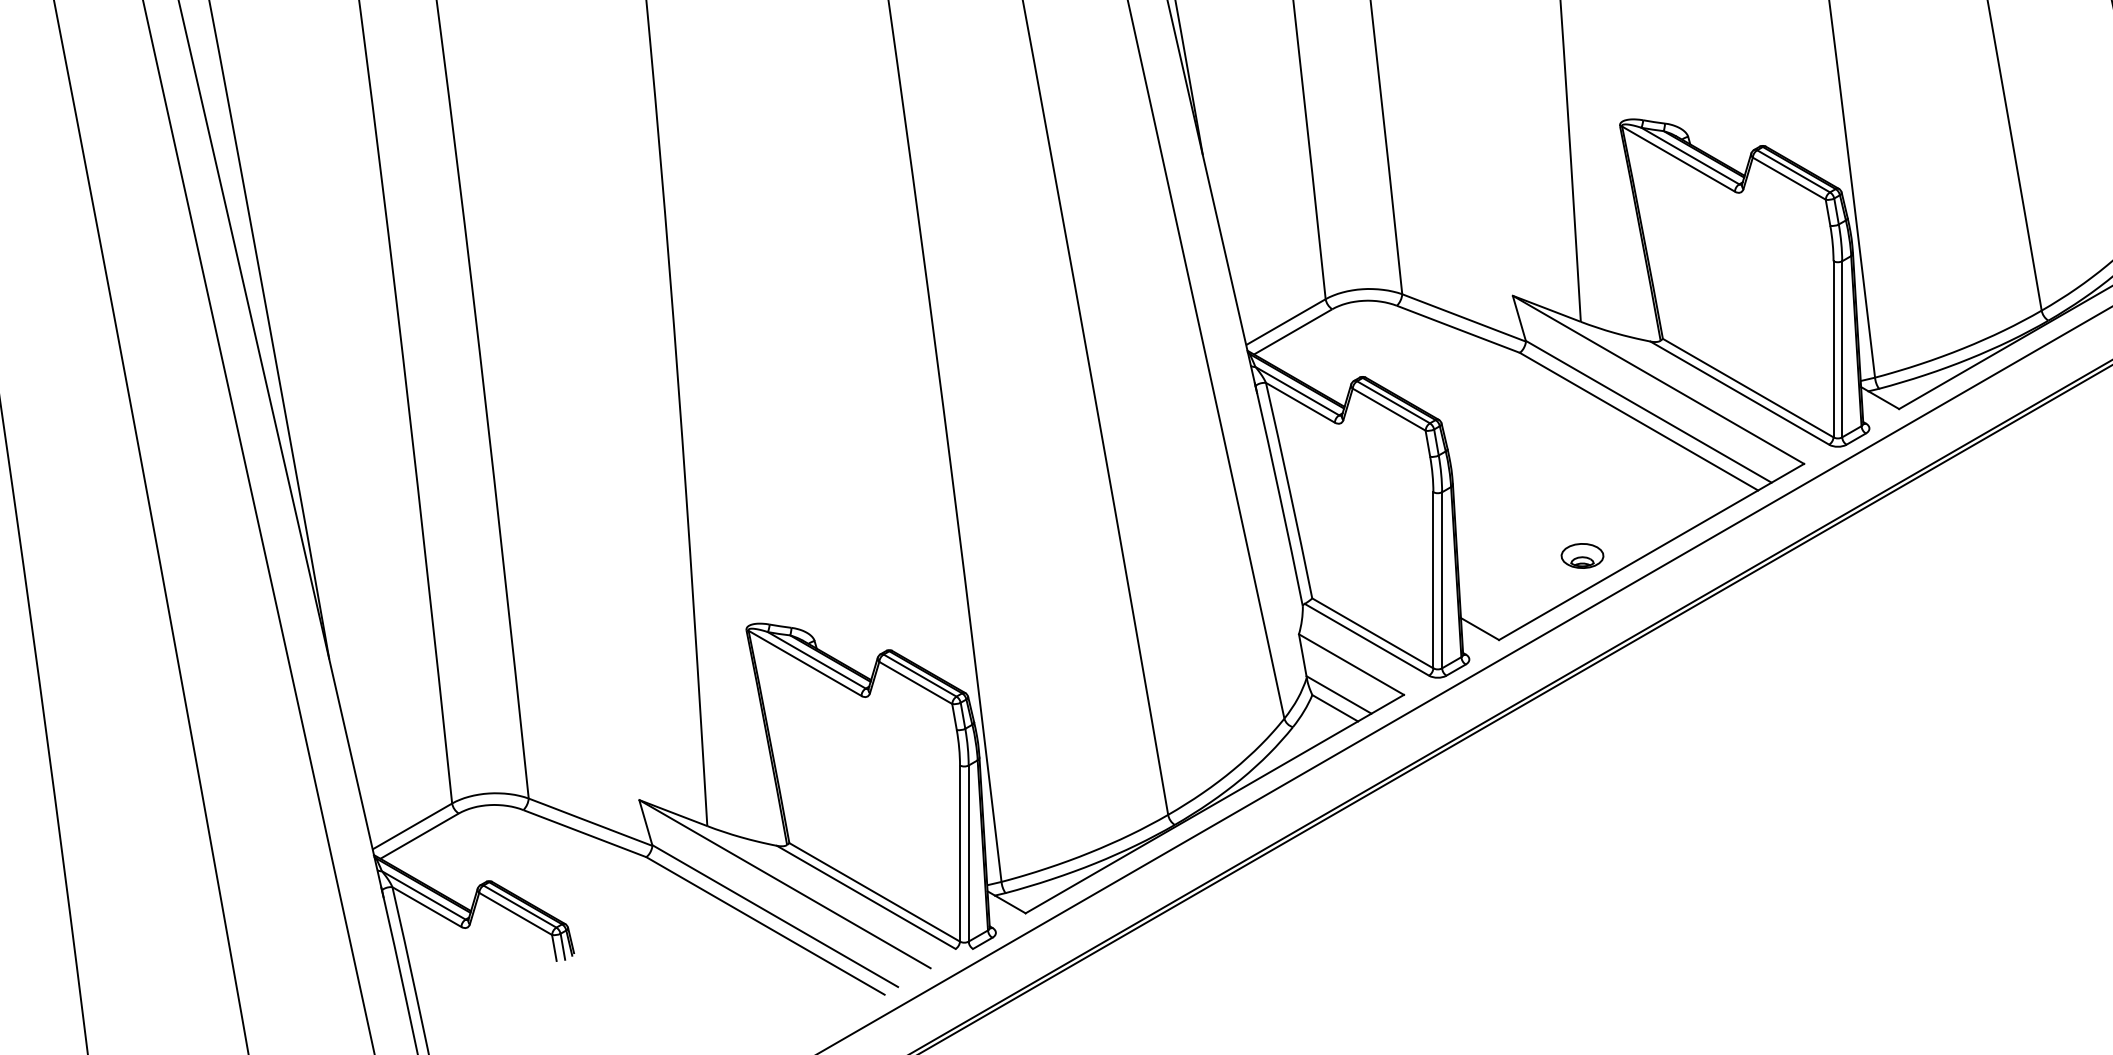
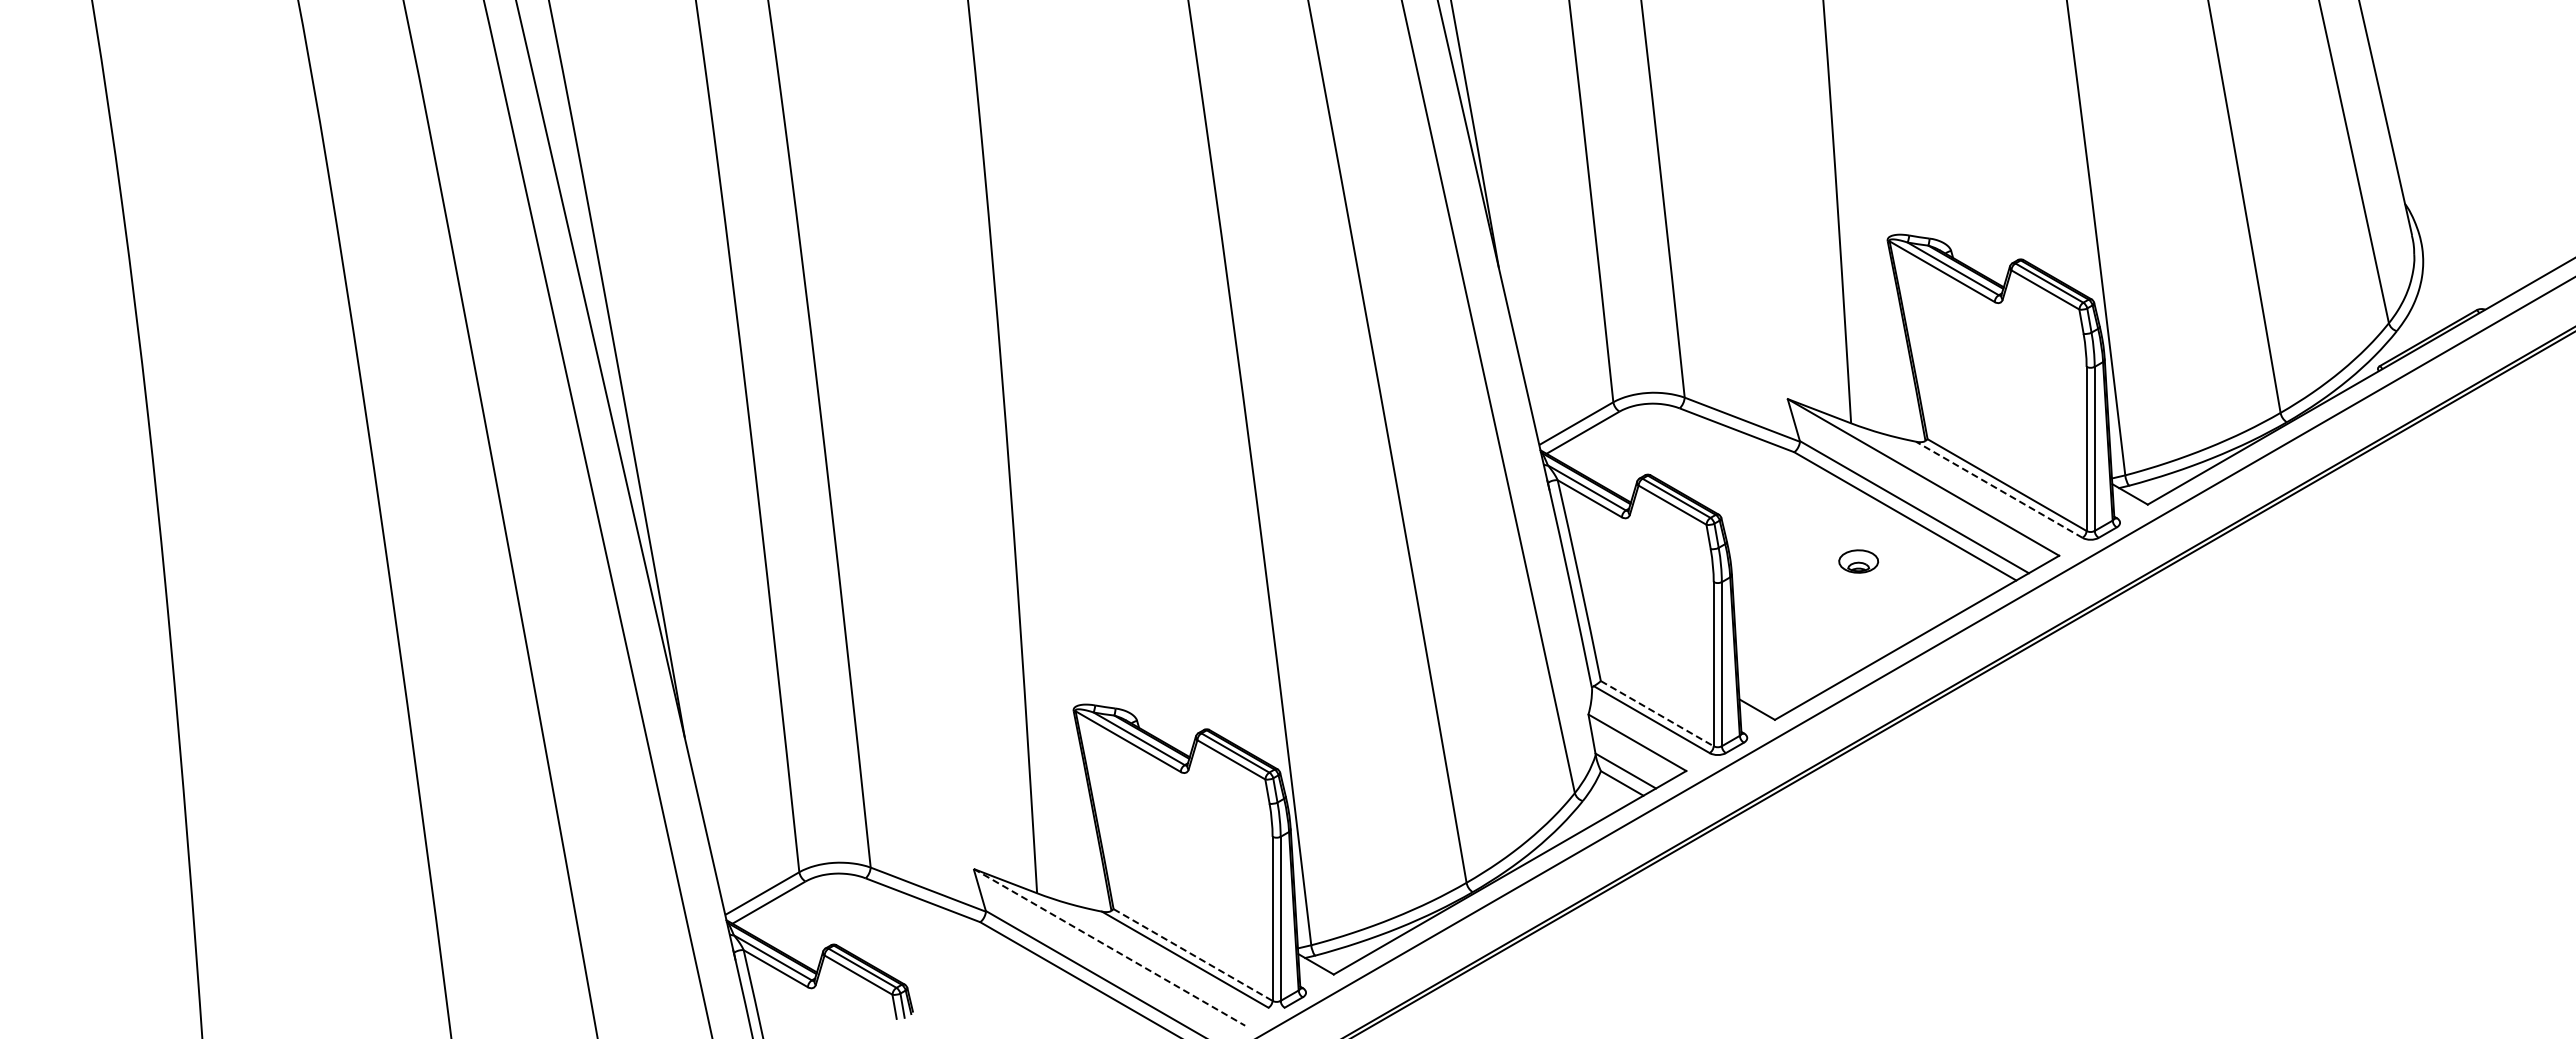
line: (1738, 392) -> (1998, 489), solid -> dashed
part: (1582, 555) -> (1858, 561), moved
line: (1373, 633) -> (1657, 713), solid -> dashed
line: (784, 884) -> (1109, 947), solid -> dashed
line: (875, 892) -> (1193, 955), solid -> dashed

